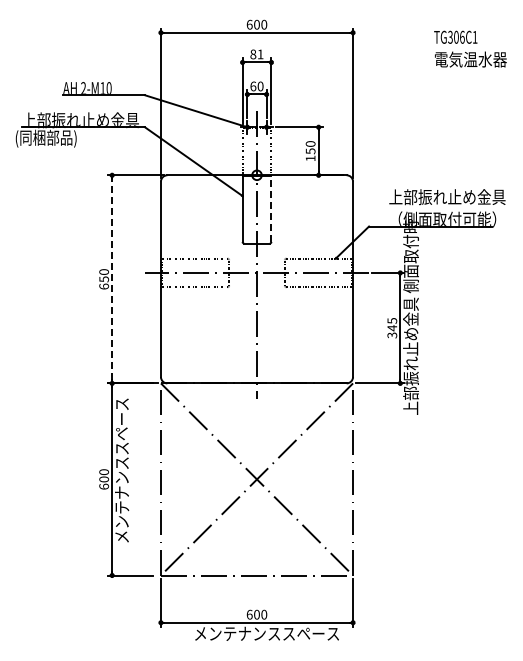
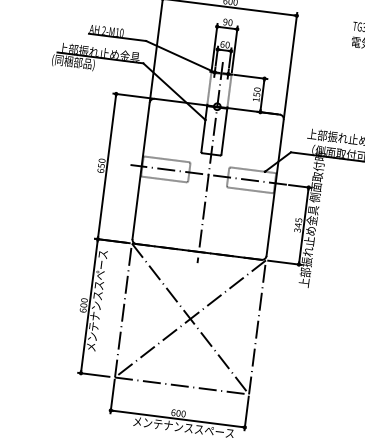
text: (256, 54) -> (227, 22), 81 -> 90
line: (271, 208) -> (224, 131), dashed -> solid
line: (112, 279) -> (107, 166), dashed -> solid

